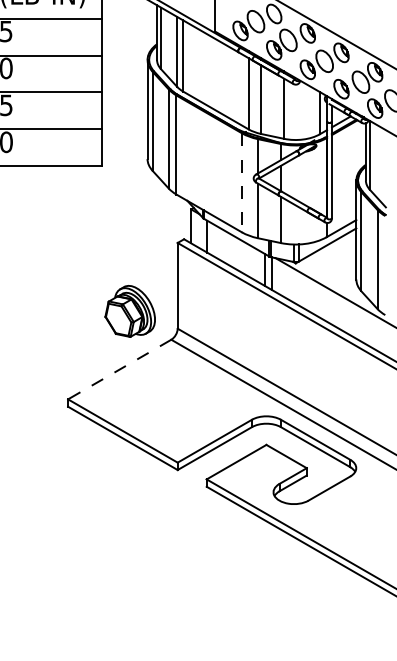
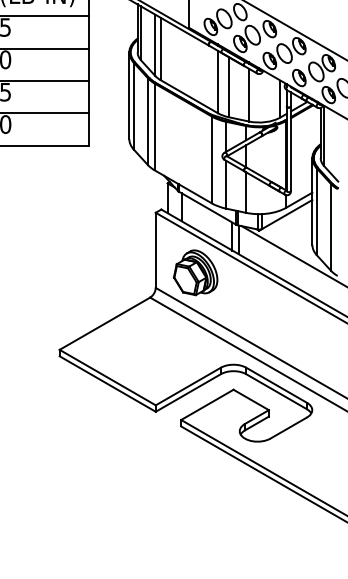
line: (241, 182) -> (211, 159), dashed -> solid
part: (129, 311) -> (195, 272), moved
line: (119, 369) -> (104, 323), dashed -> solid

